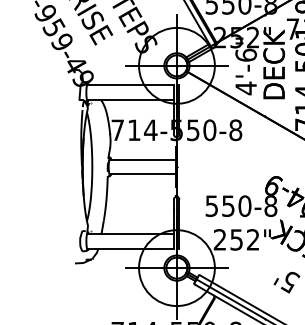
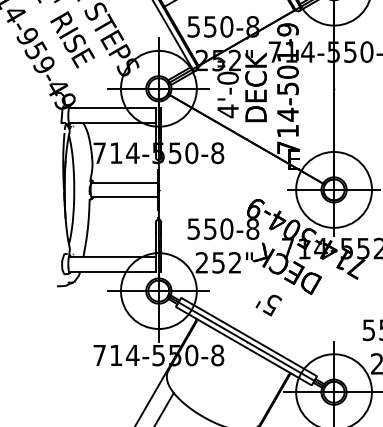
text: (245, 54) -> (227, 77), 4'-6" -> 4'-0"

